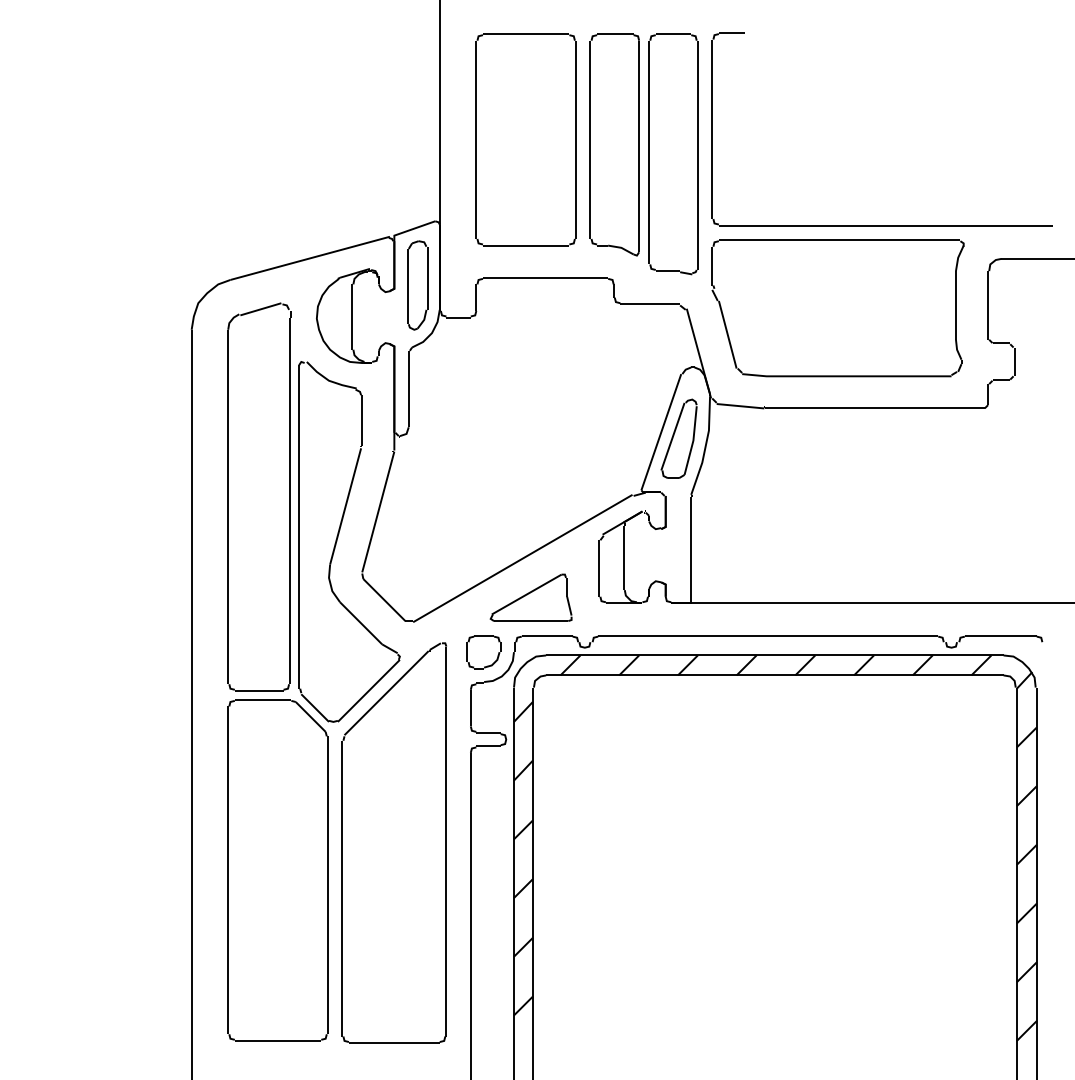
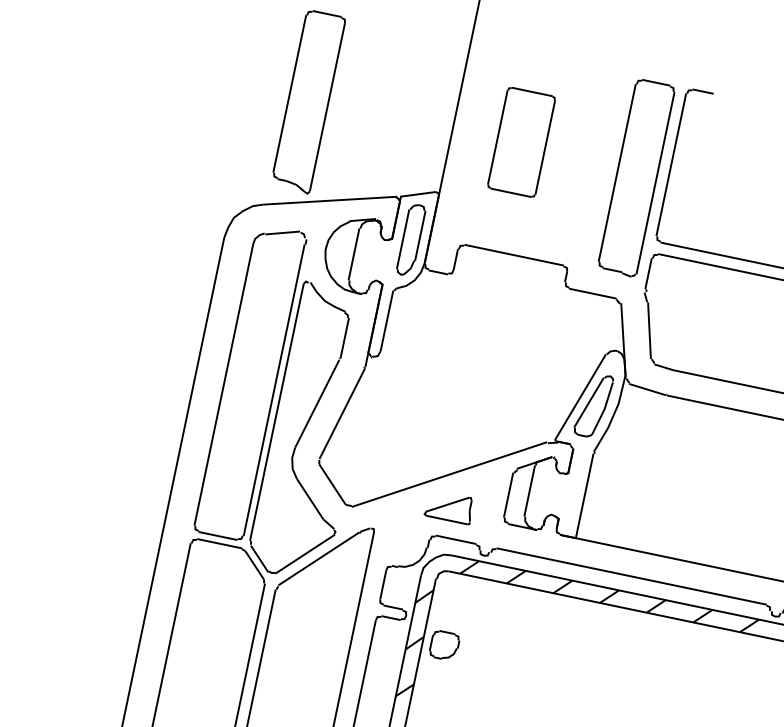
part: (525, 139) -> (521, 141), size x0.6
part: (614, 144) -> (308, 101), moved
part: (530, 597) -> (449, 506), size x0.7
part: (483, 652) -> (444, 645), moved

